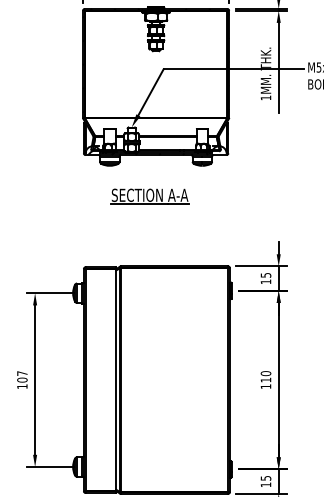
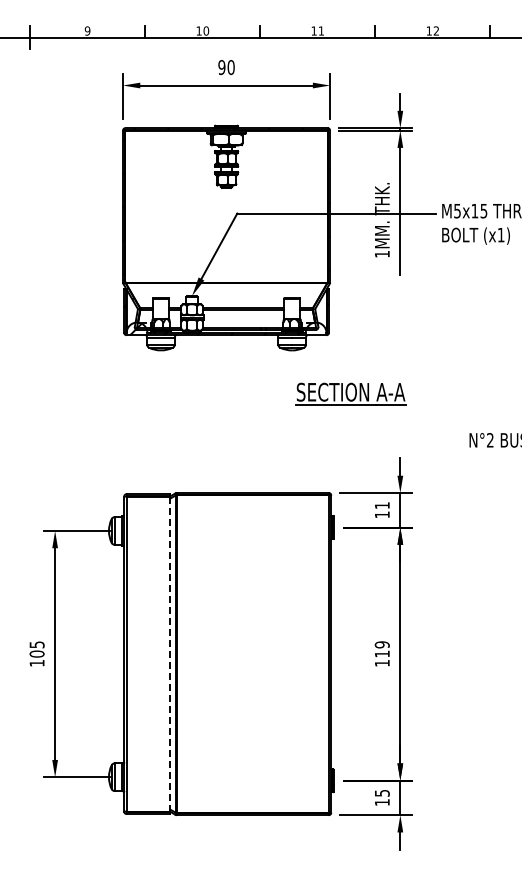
part: (149, 196) -> (350, 393), moved
text: (266, 275) -> (382, 505), 15 -> 11
text: (21, 373) -> (36, 644), 107 -> 105
text: (266, 373) -> (382, 644), 110 -> 119
line: (116, 380) -> (170, 654), solid -> dashed

